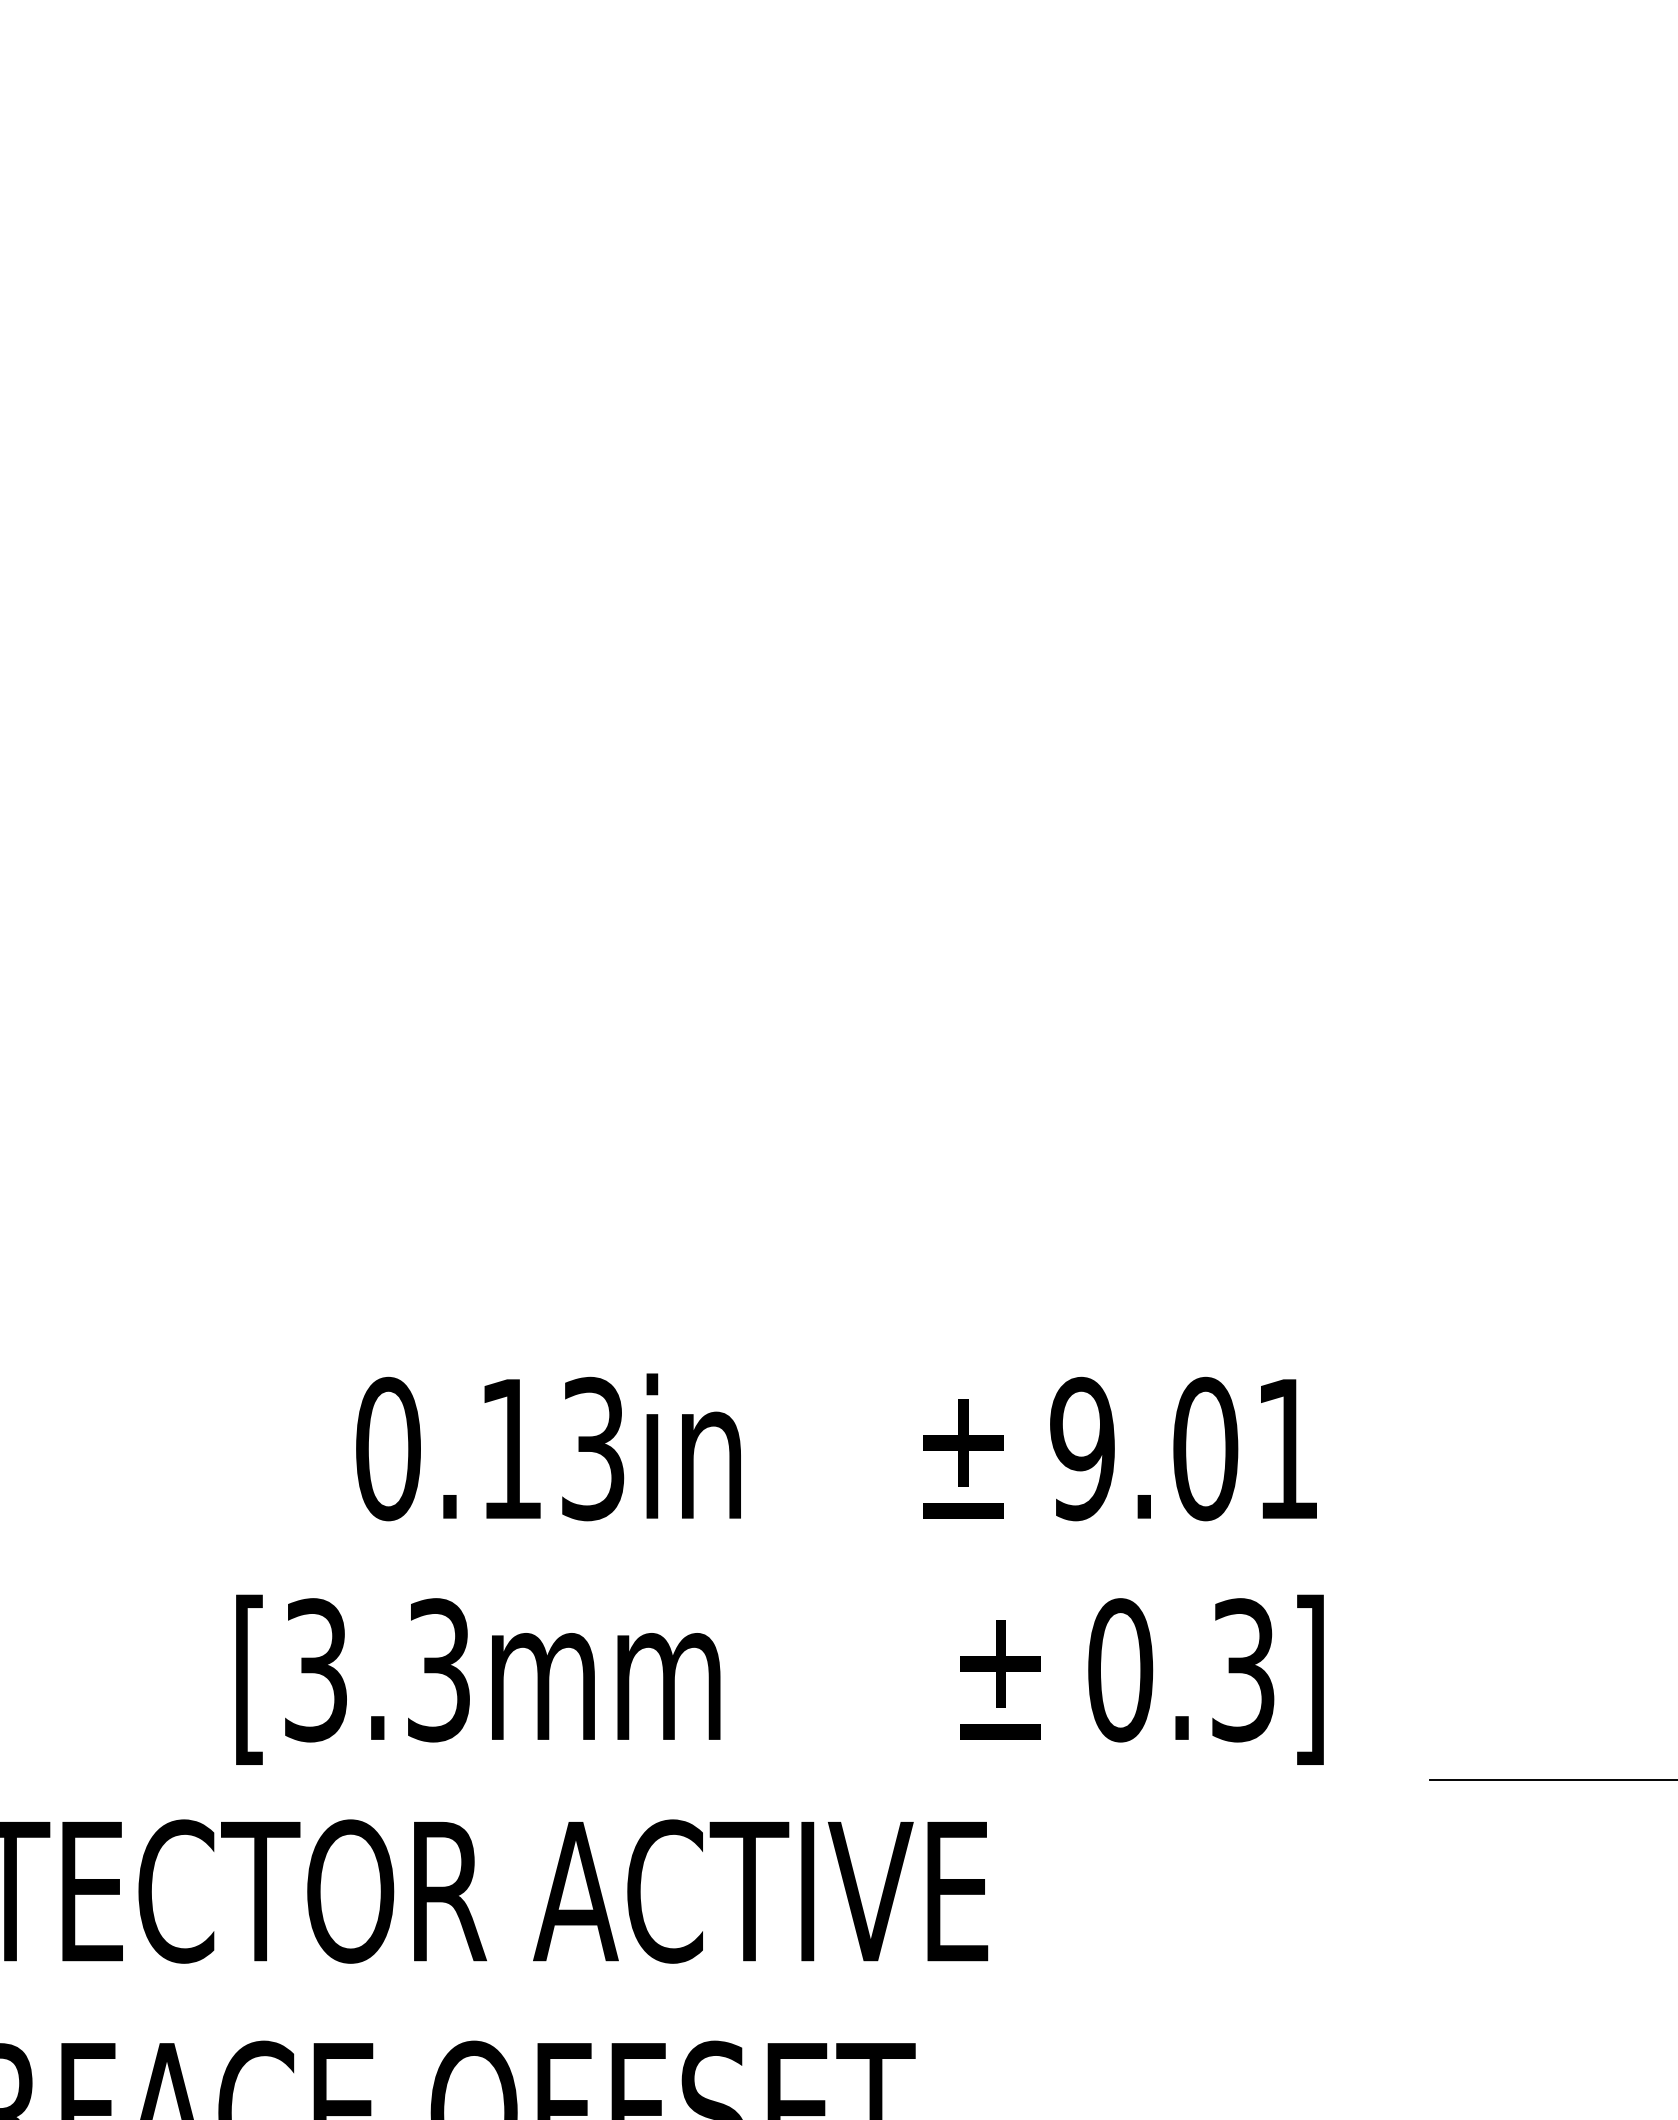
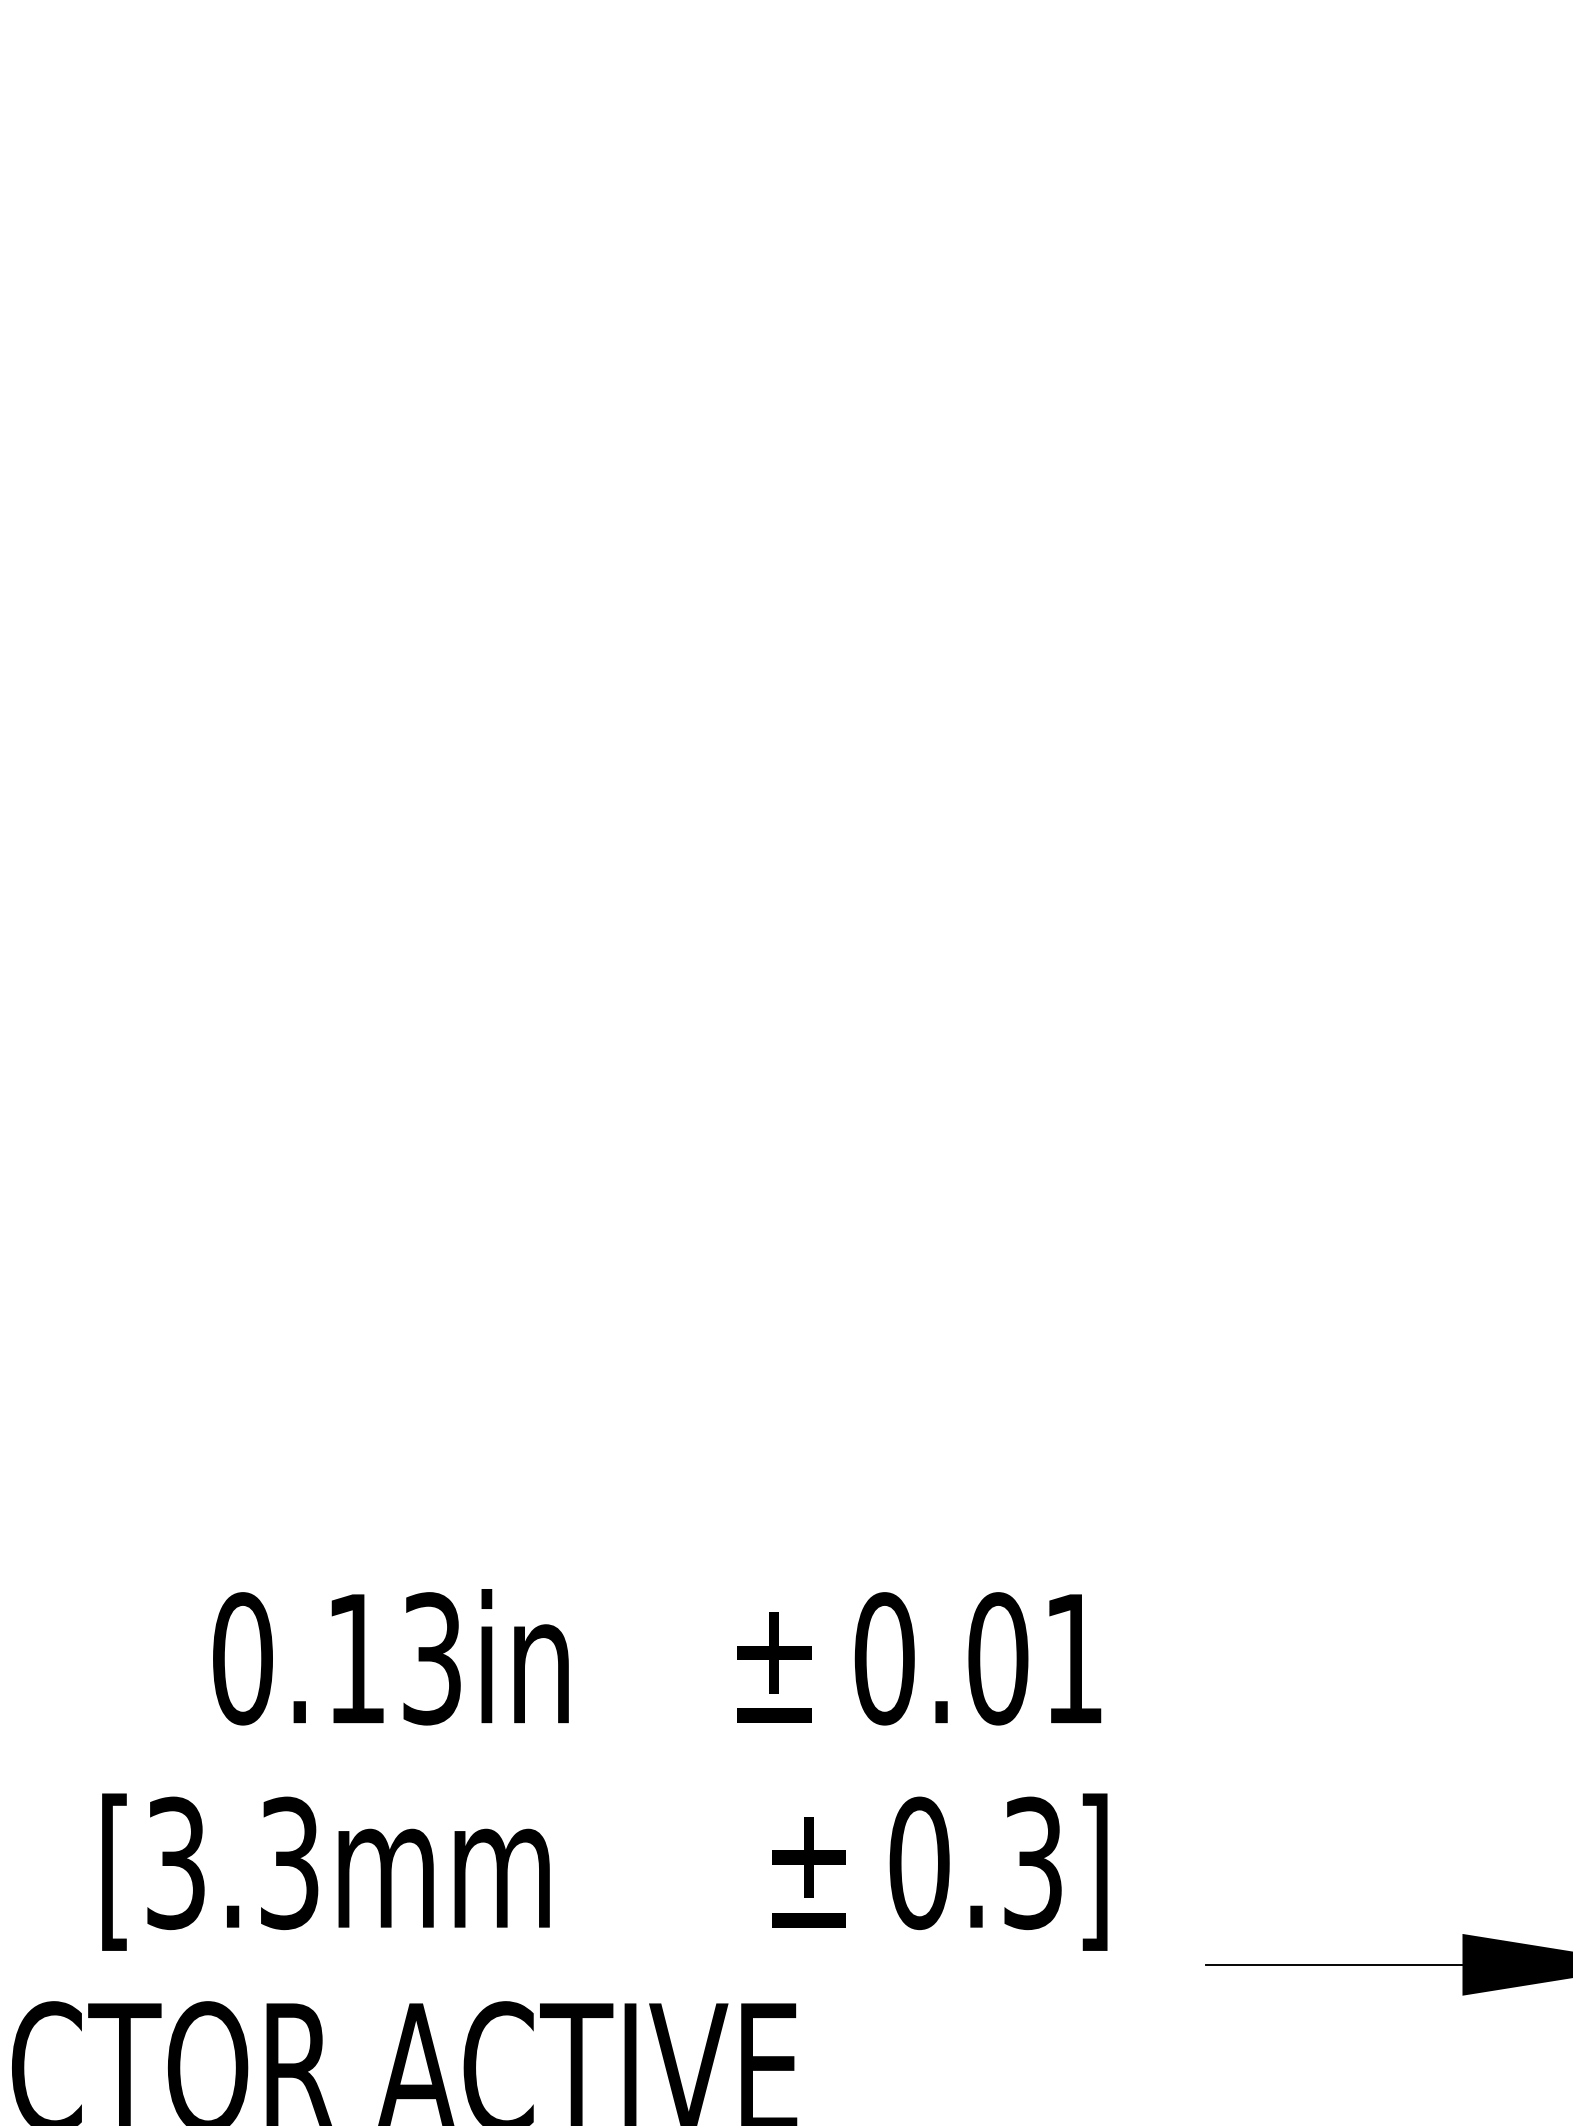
text: (1082, 1448) -> (884, 1658), 9.01 -> 0.01

